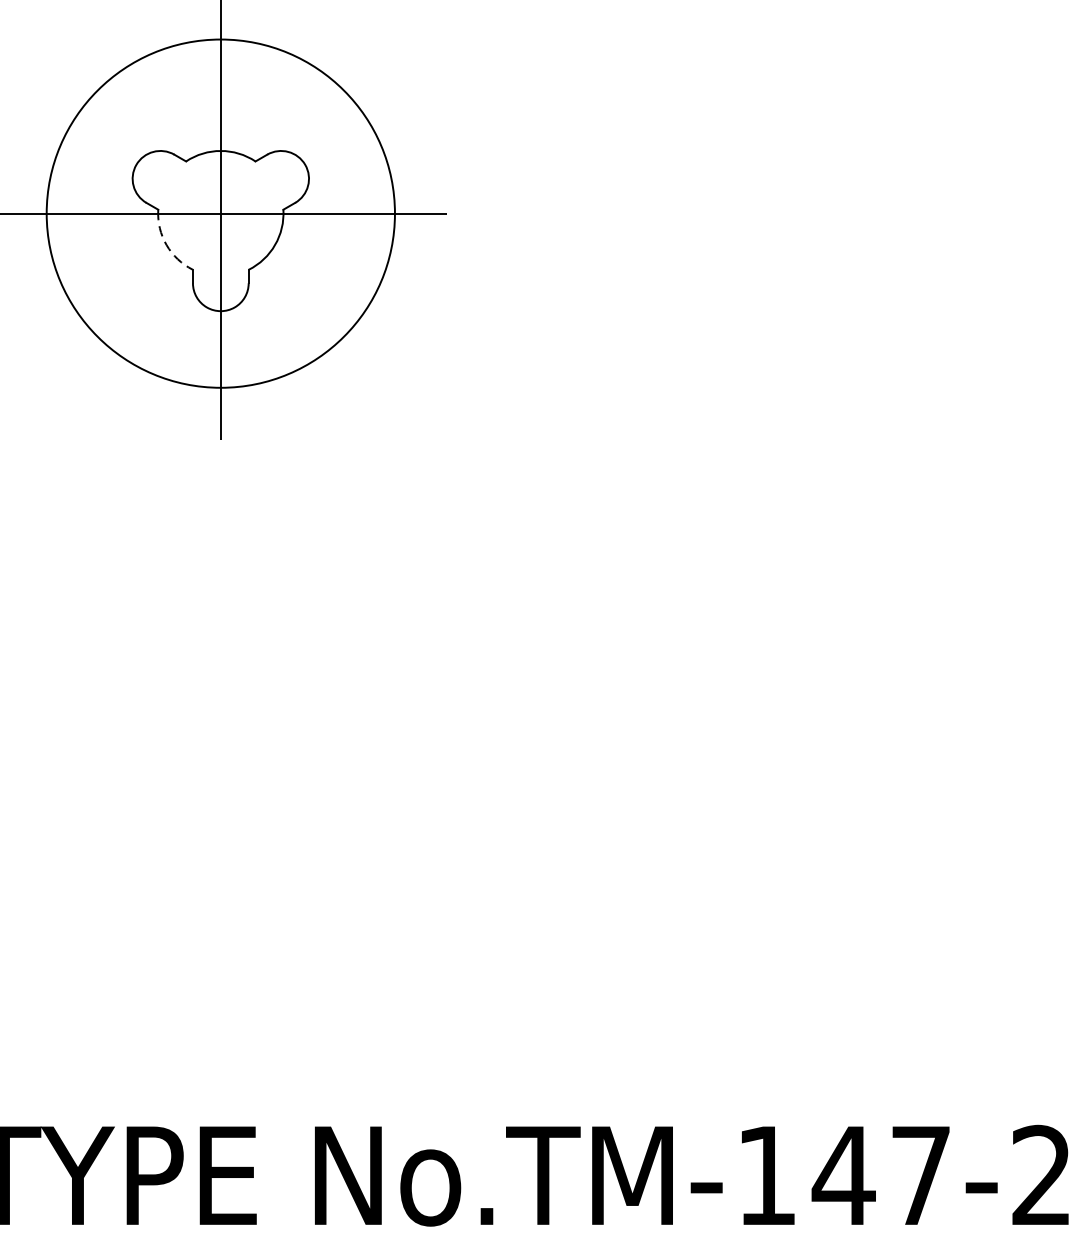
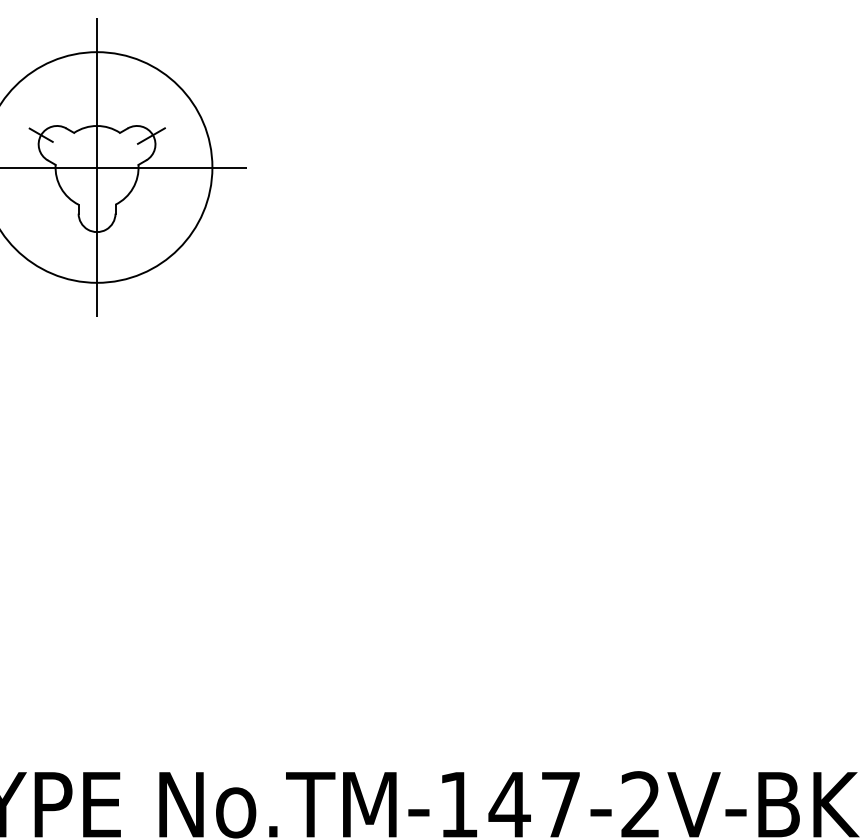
line: (135, 165) -> (40, 135), added
line: (302, 165) -> (151, 135), added
arc: (167, 245) -> (61, 188), dashed -> solid

